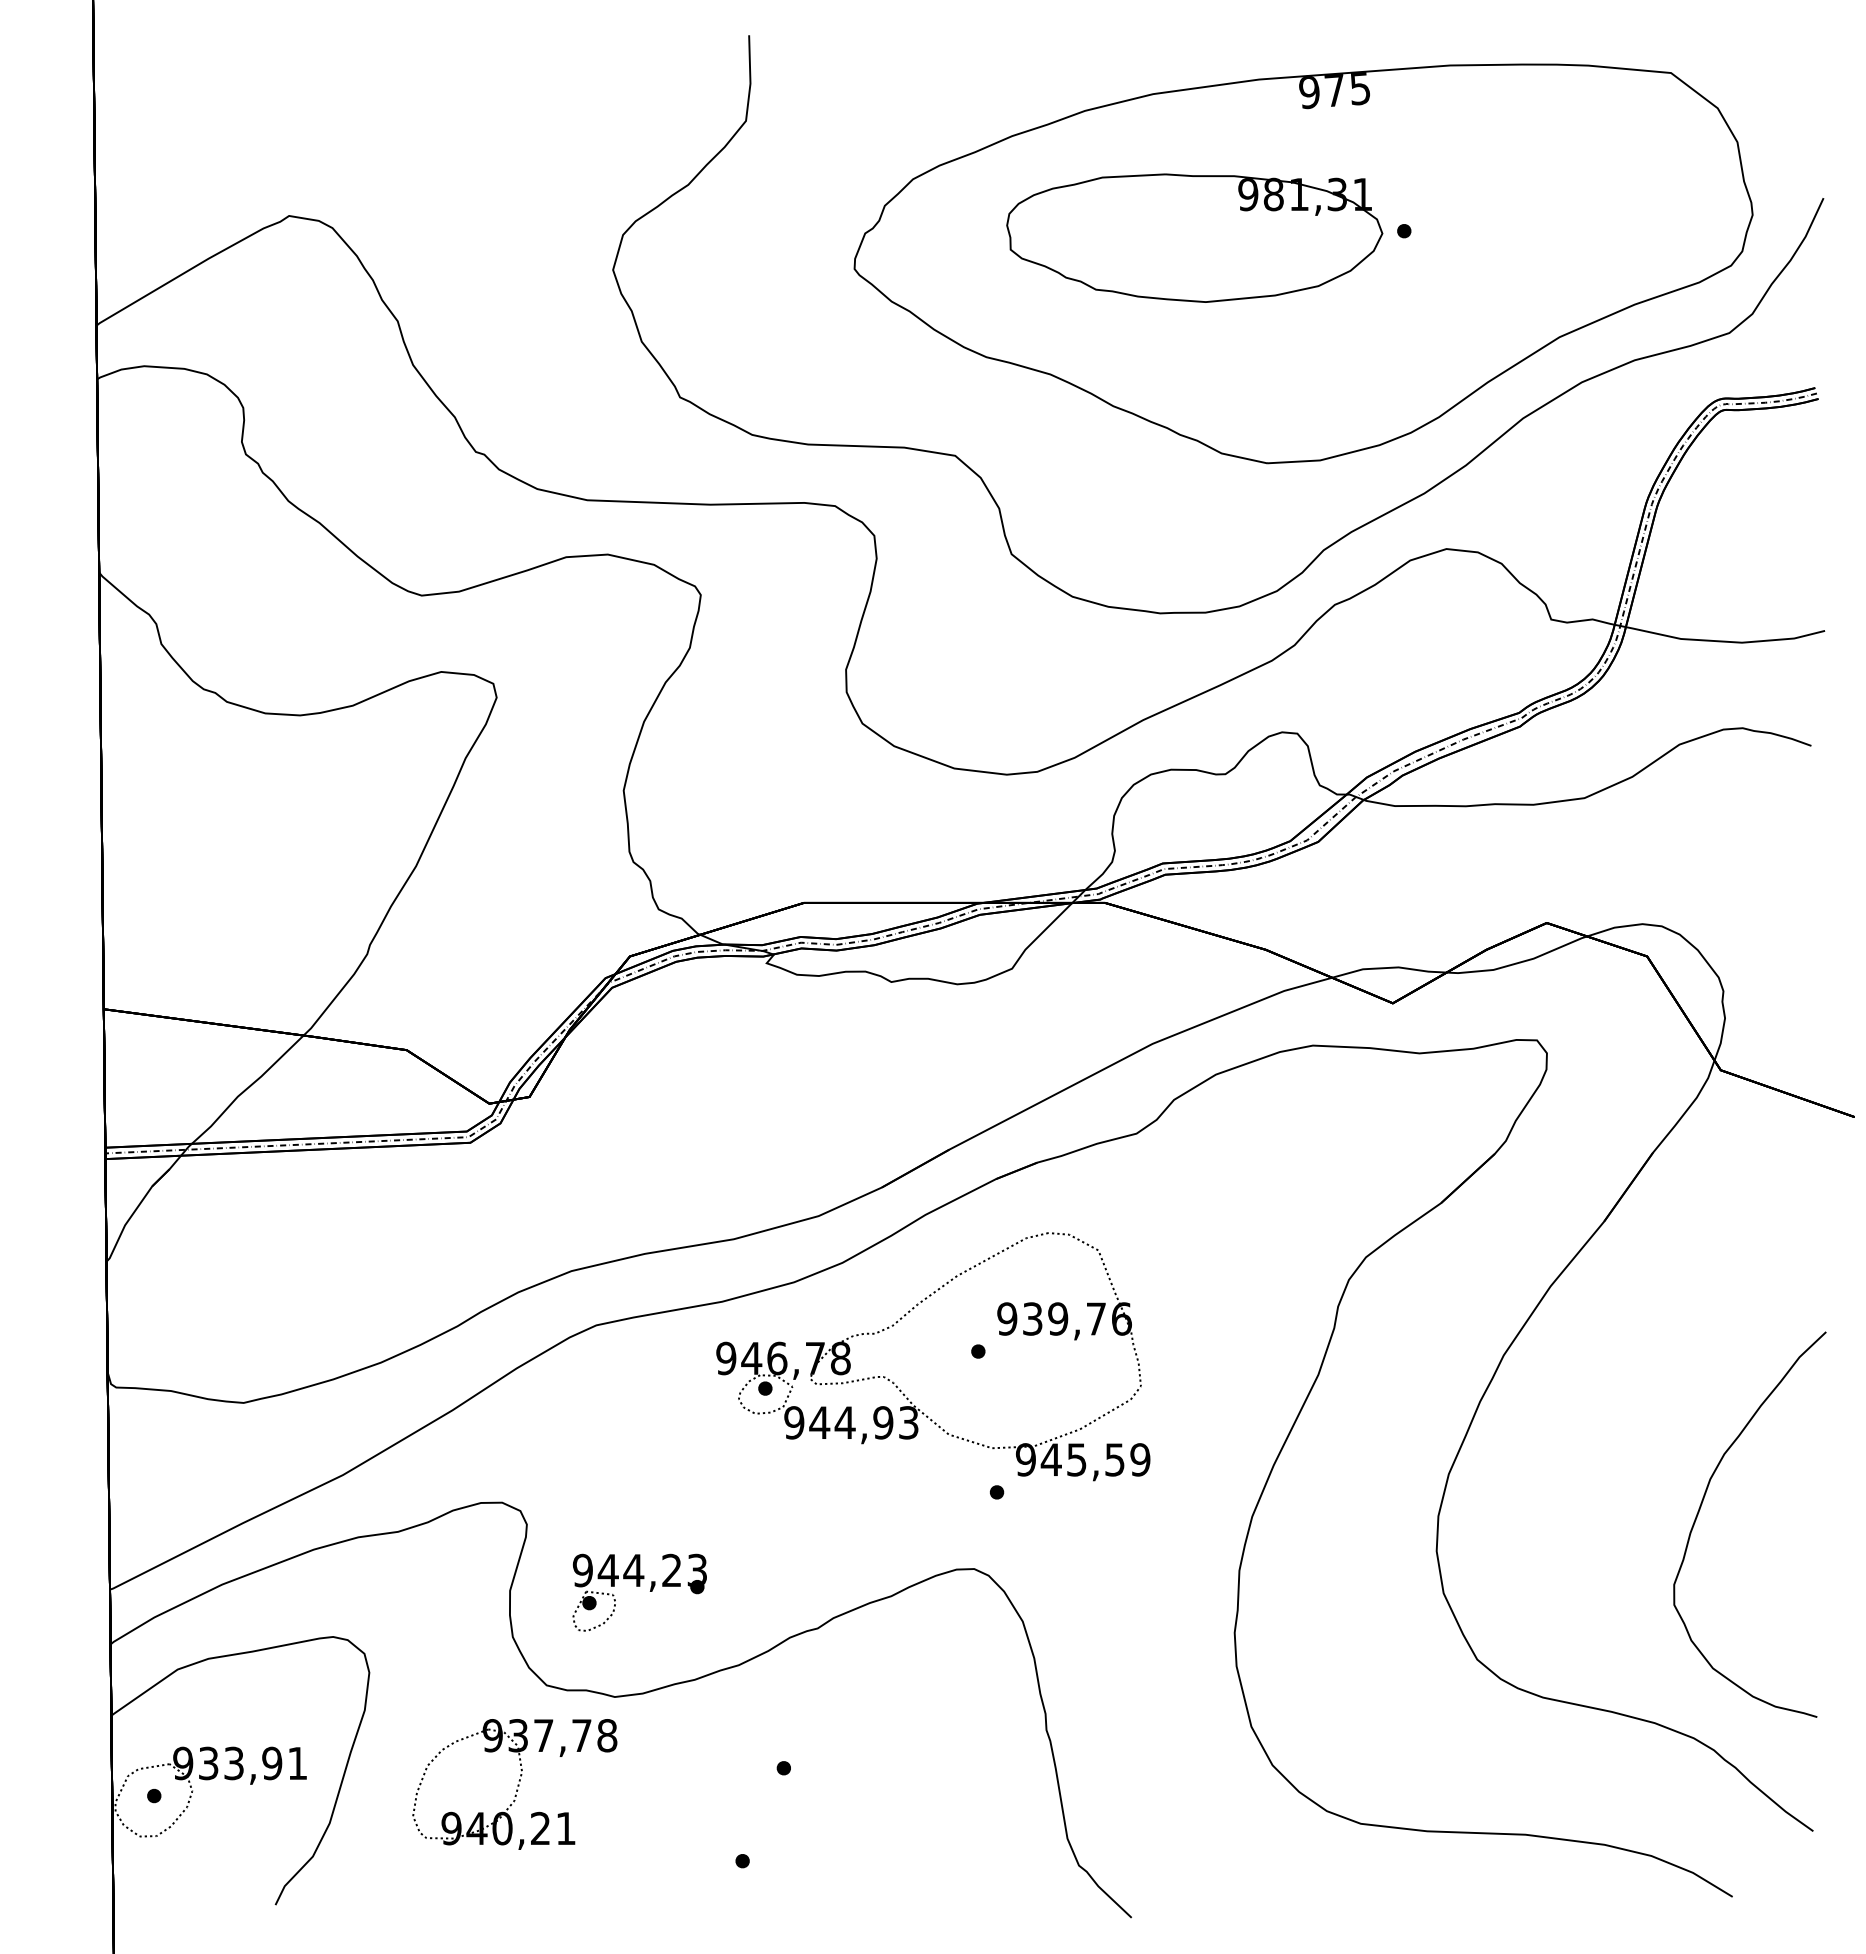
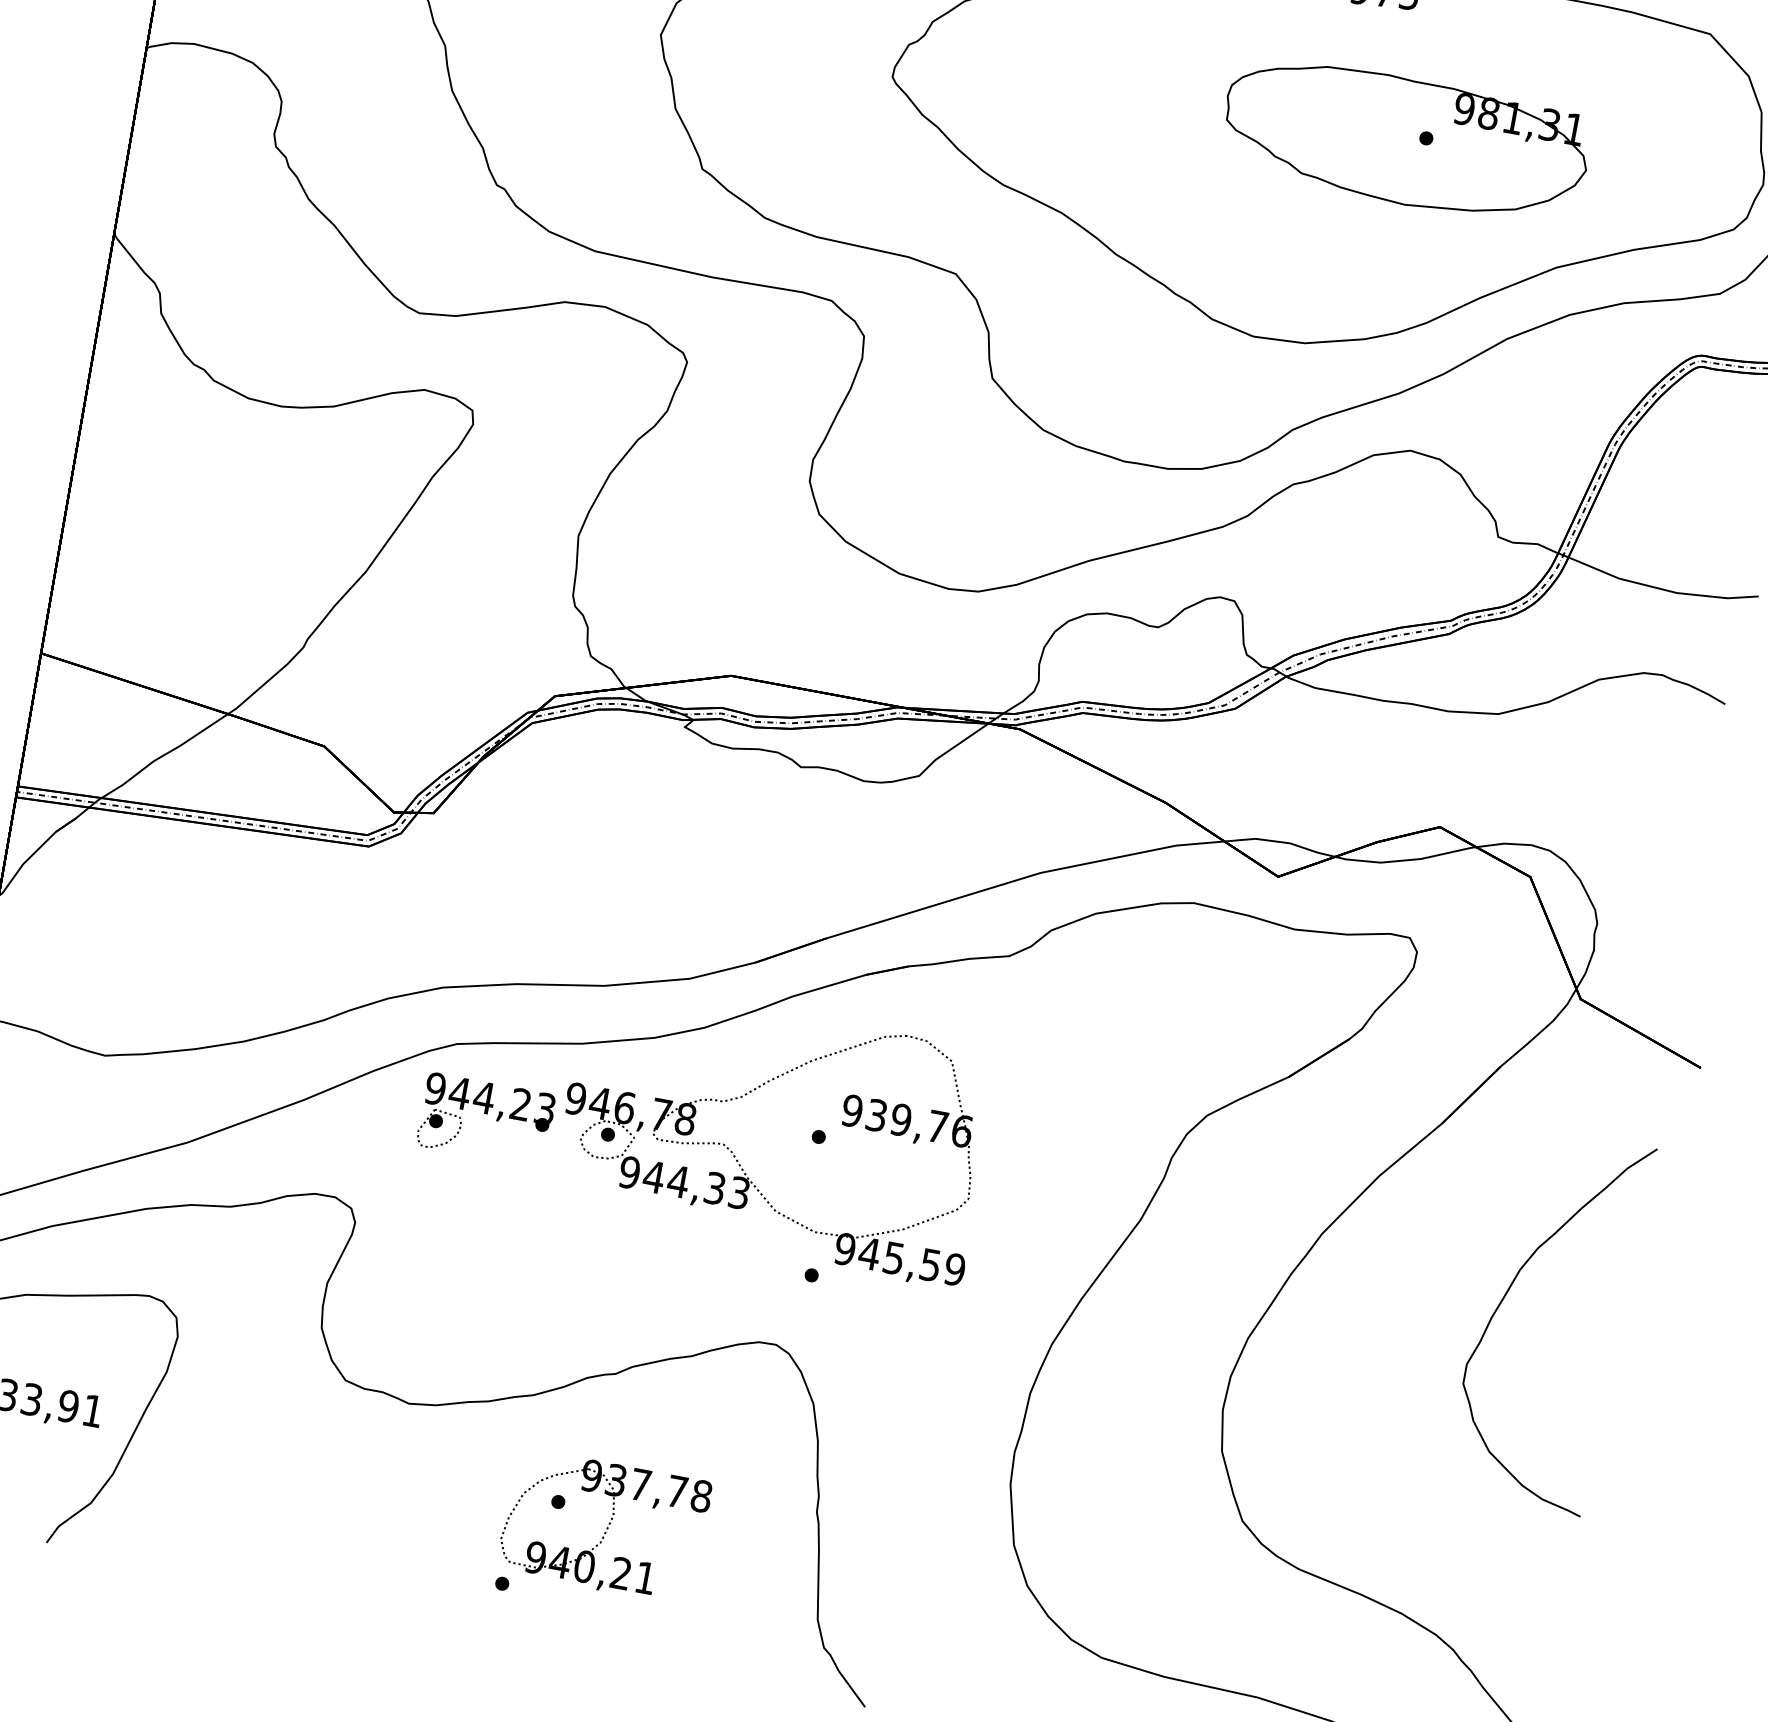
part: (1194, 237) -> (1405, 140), moved
text: (883, 1422) -> (715, 1188), 944,93 -> 944,33
curve: (1701, 1507) -> (1506, 1295), moved
part: (639, 1592) -> (485, 1119), moved
part: (514, 1784) -> (603, 1526), moved

